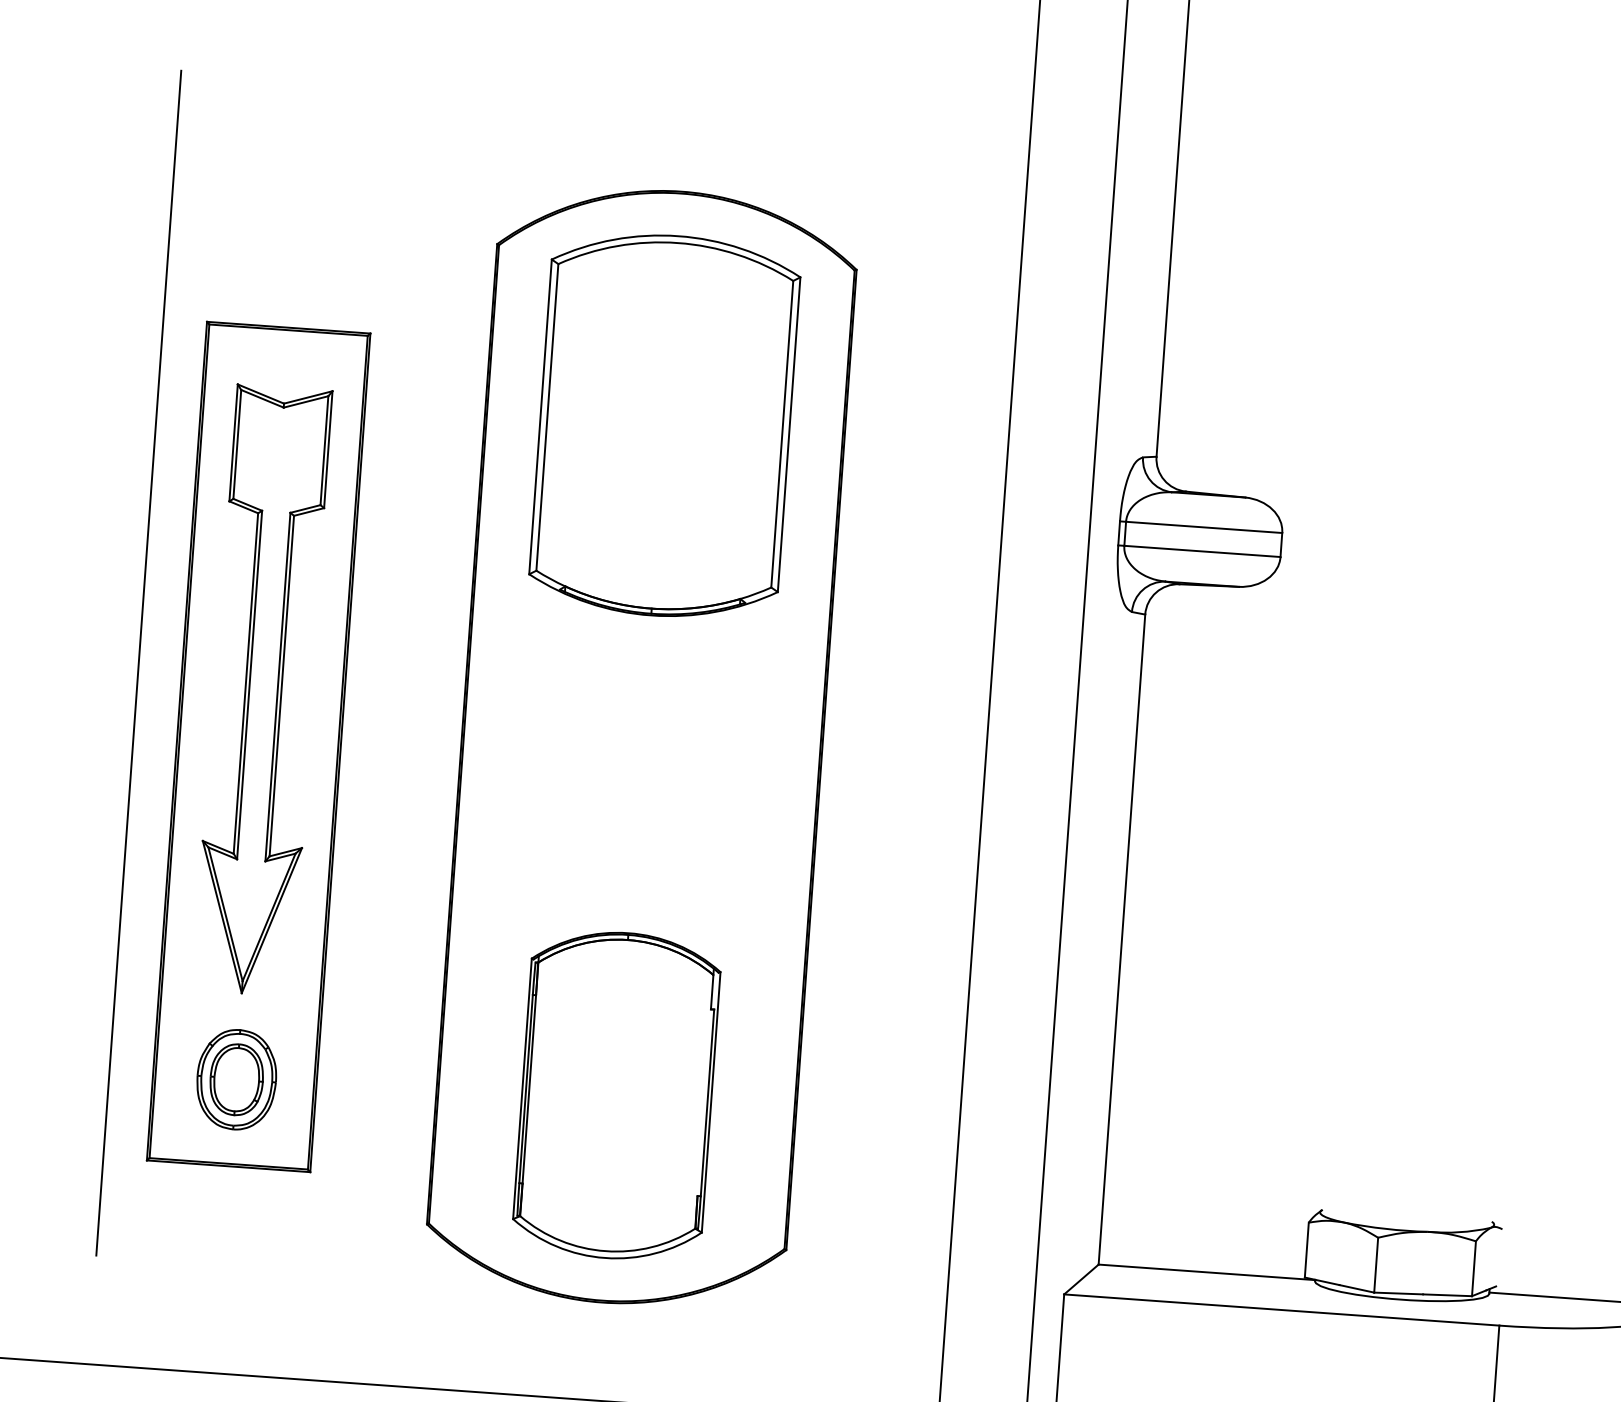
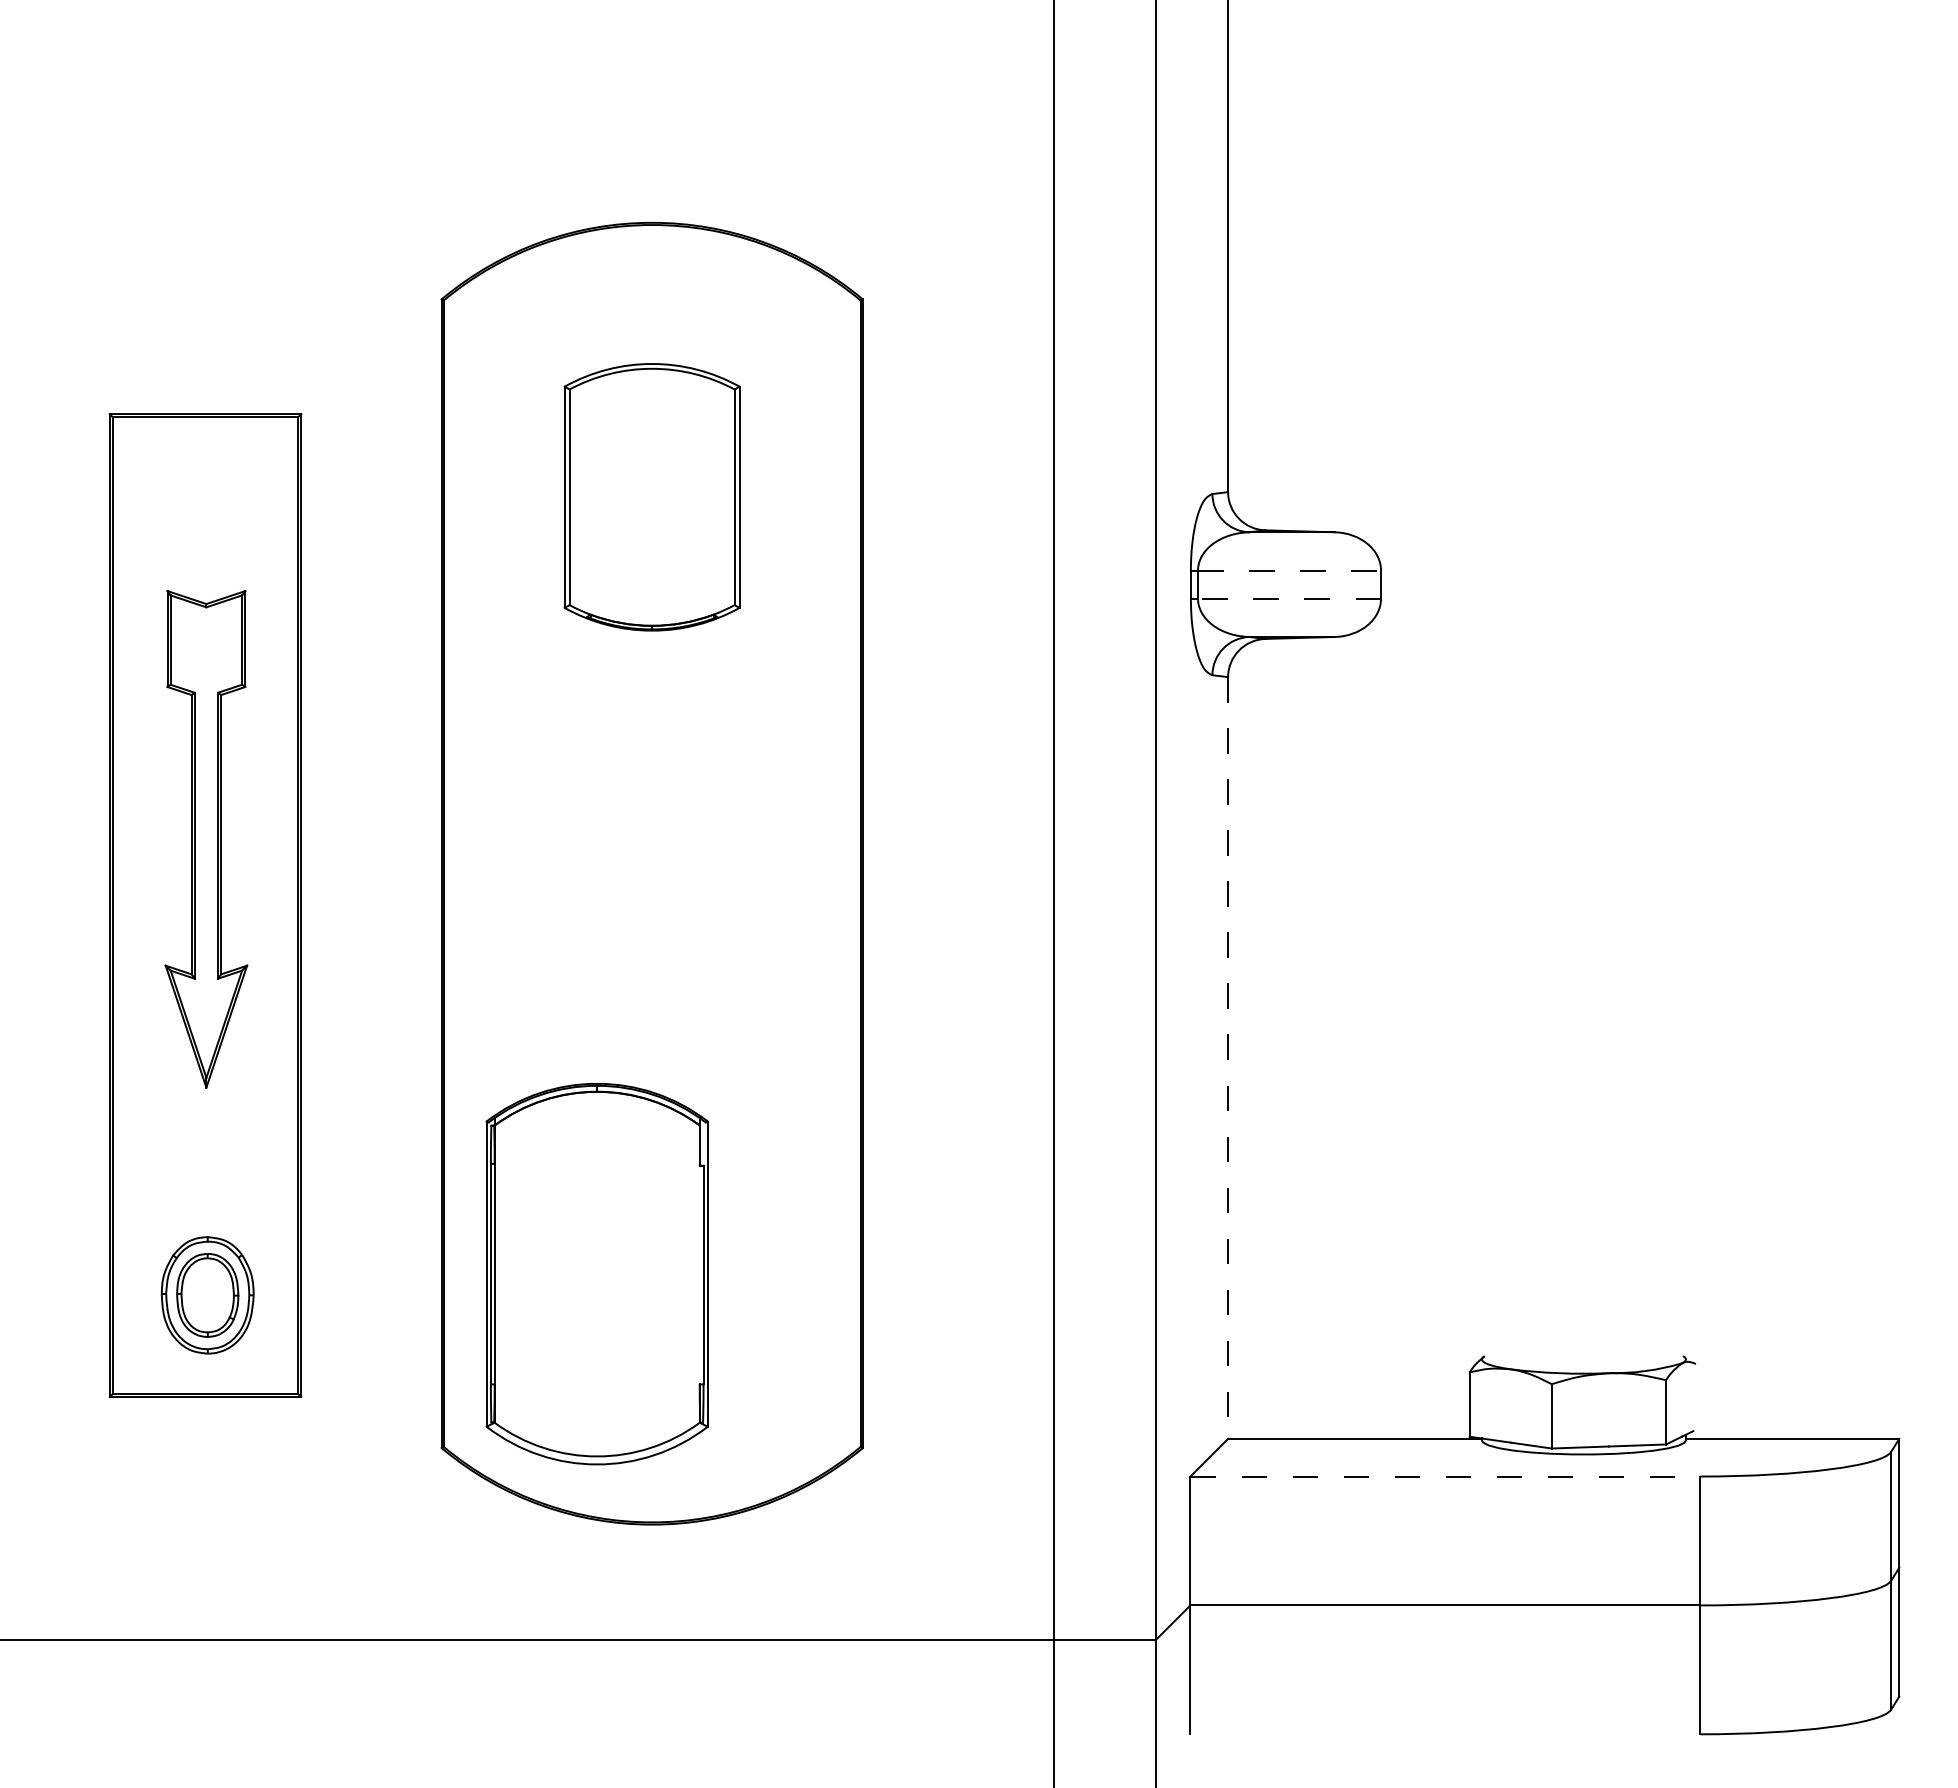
part: (664, 426) -> (651, 497), size x0.6
line: (1204, 527) -> (1289, 570), solid -> dashed
line: (1202, 551) -> (1289, 598), solid -> dashed
line: (138, 662) -> (58, 817), removed
part: (263, 690) -> (206, 839), size x0.7
line: (1122, 940) -> (1228, 1058), solid -> dashed
part: (616, 1095) -> (596, 1274), moved
line: (1281, 1309) -> (1445, 1476), solid -> dashed

